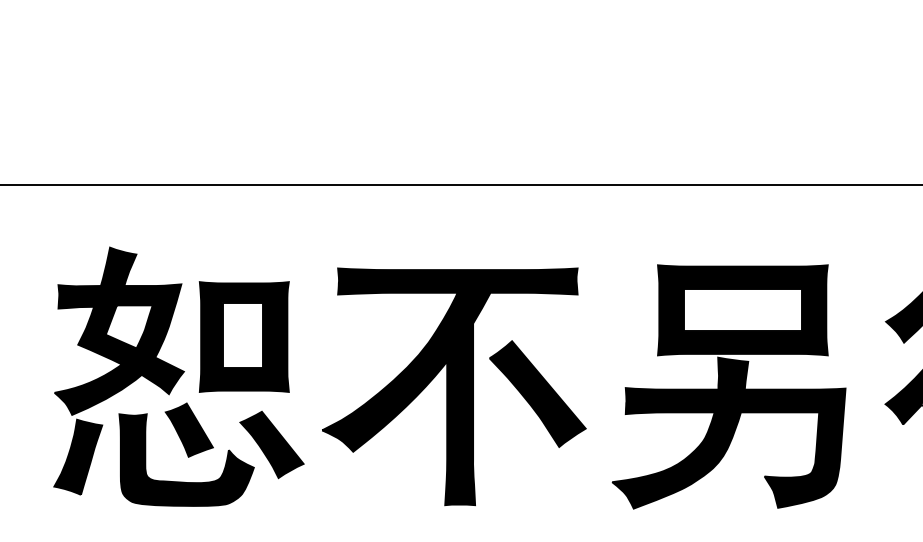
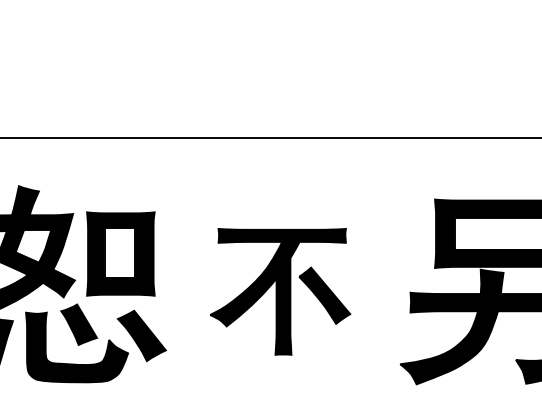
part: (454, 386) -> (280, 291), size x0.7

